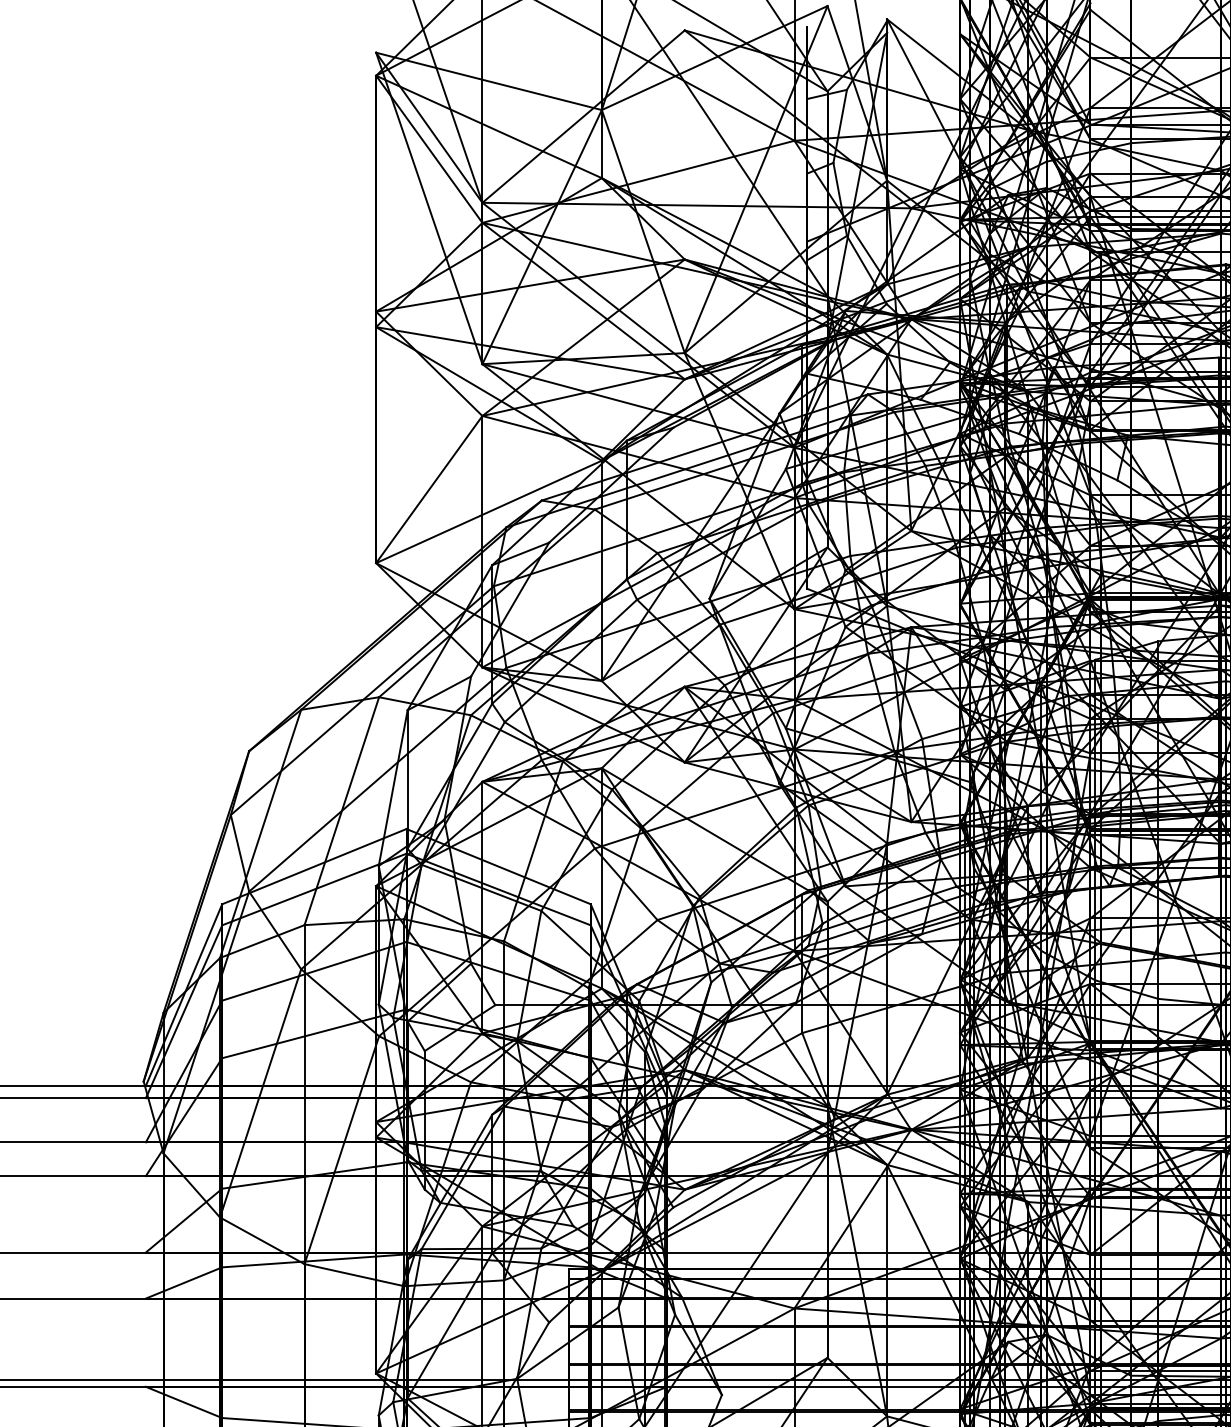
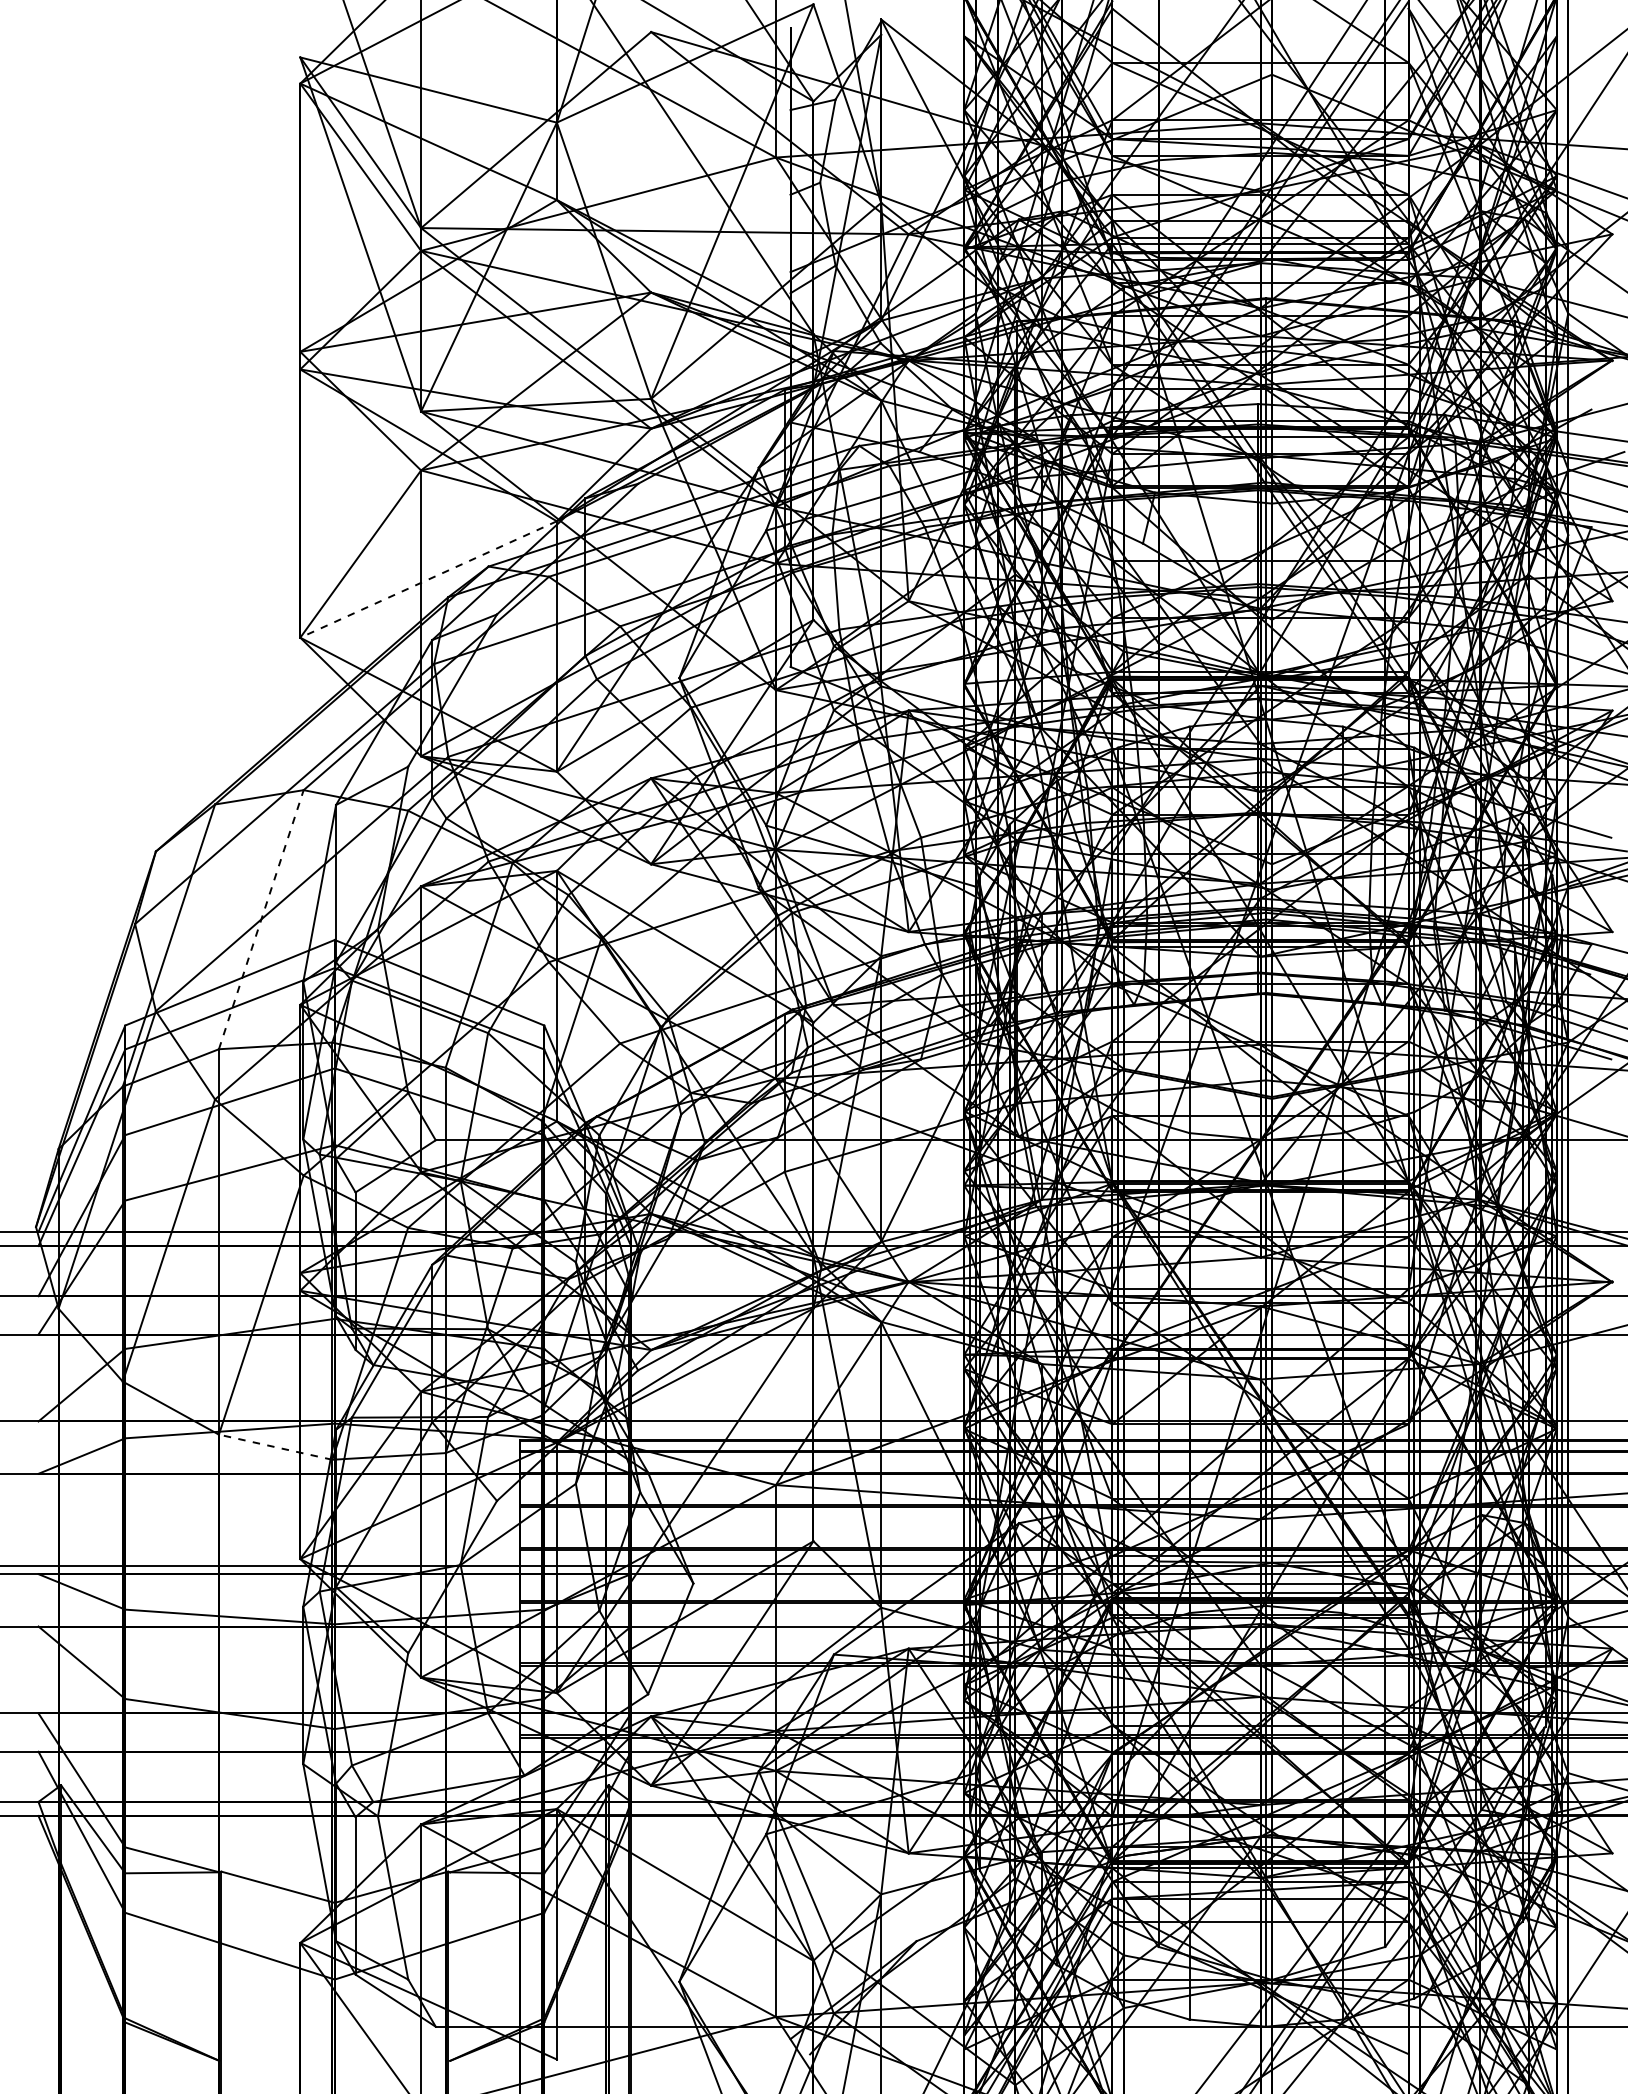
line: (488, 511) -> (428, 579), solid -> dashed
line: (342, 810) -> (261, 919), solid -> dashed
line: (354, 1275) -> (275, 1447), solid -> dashed

